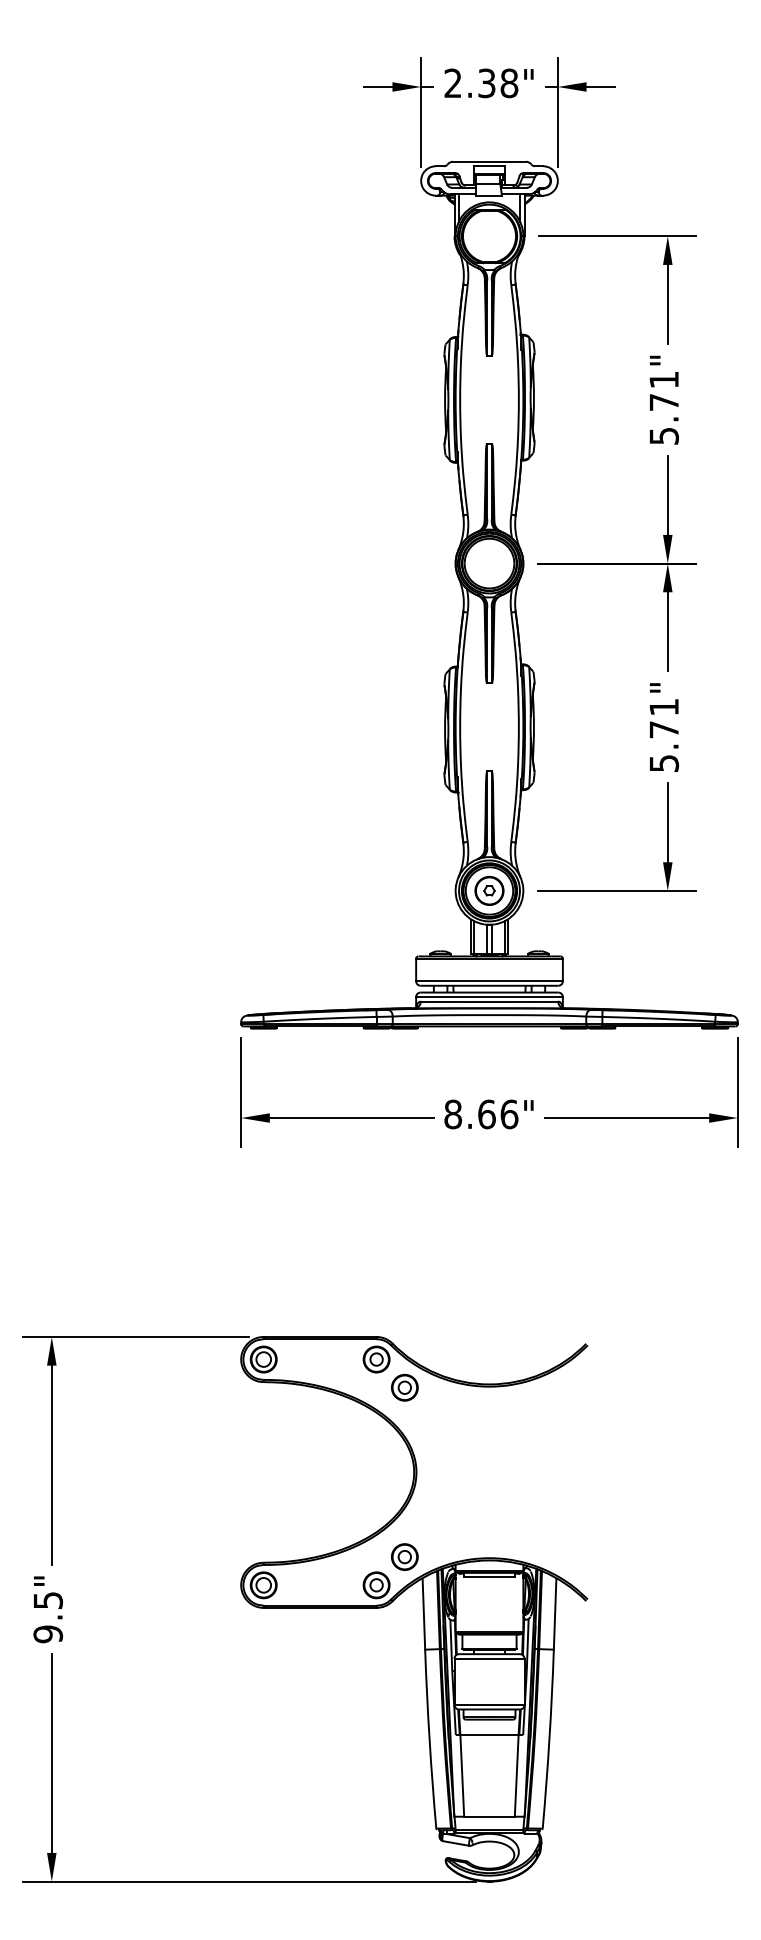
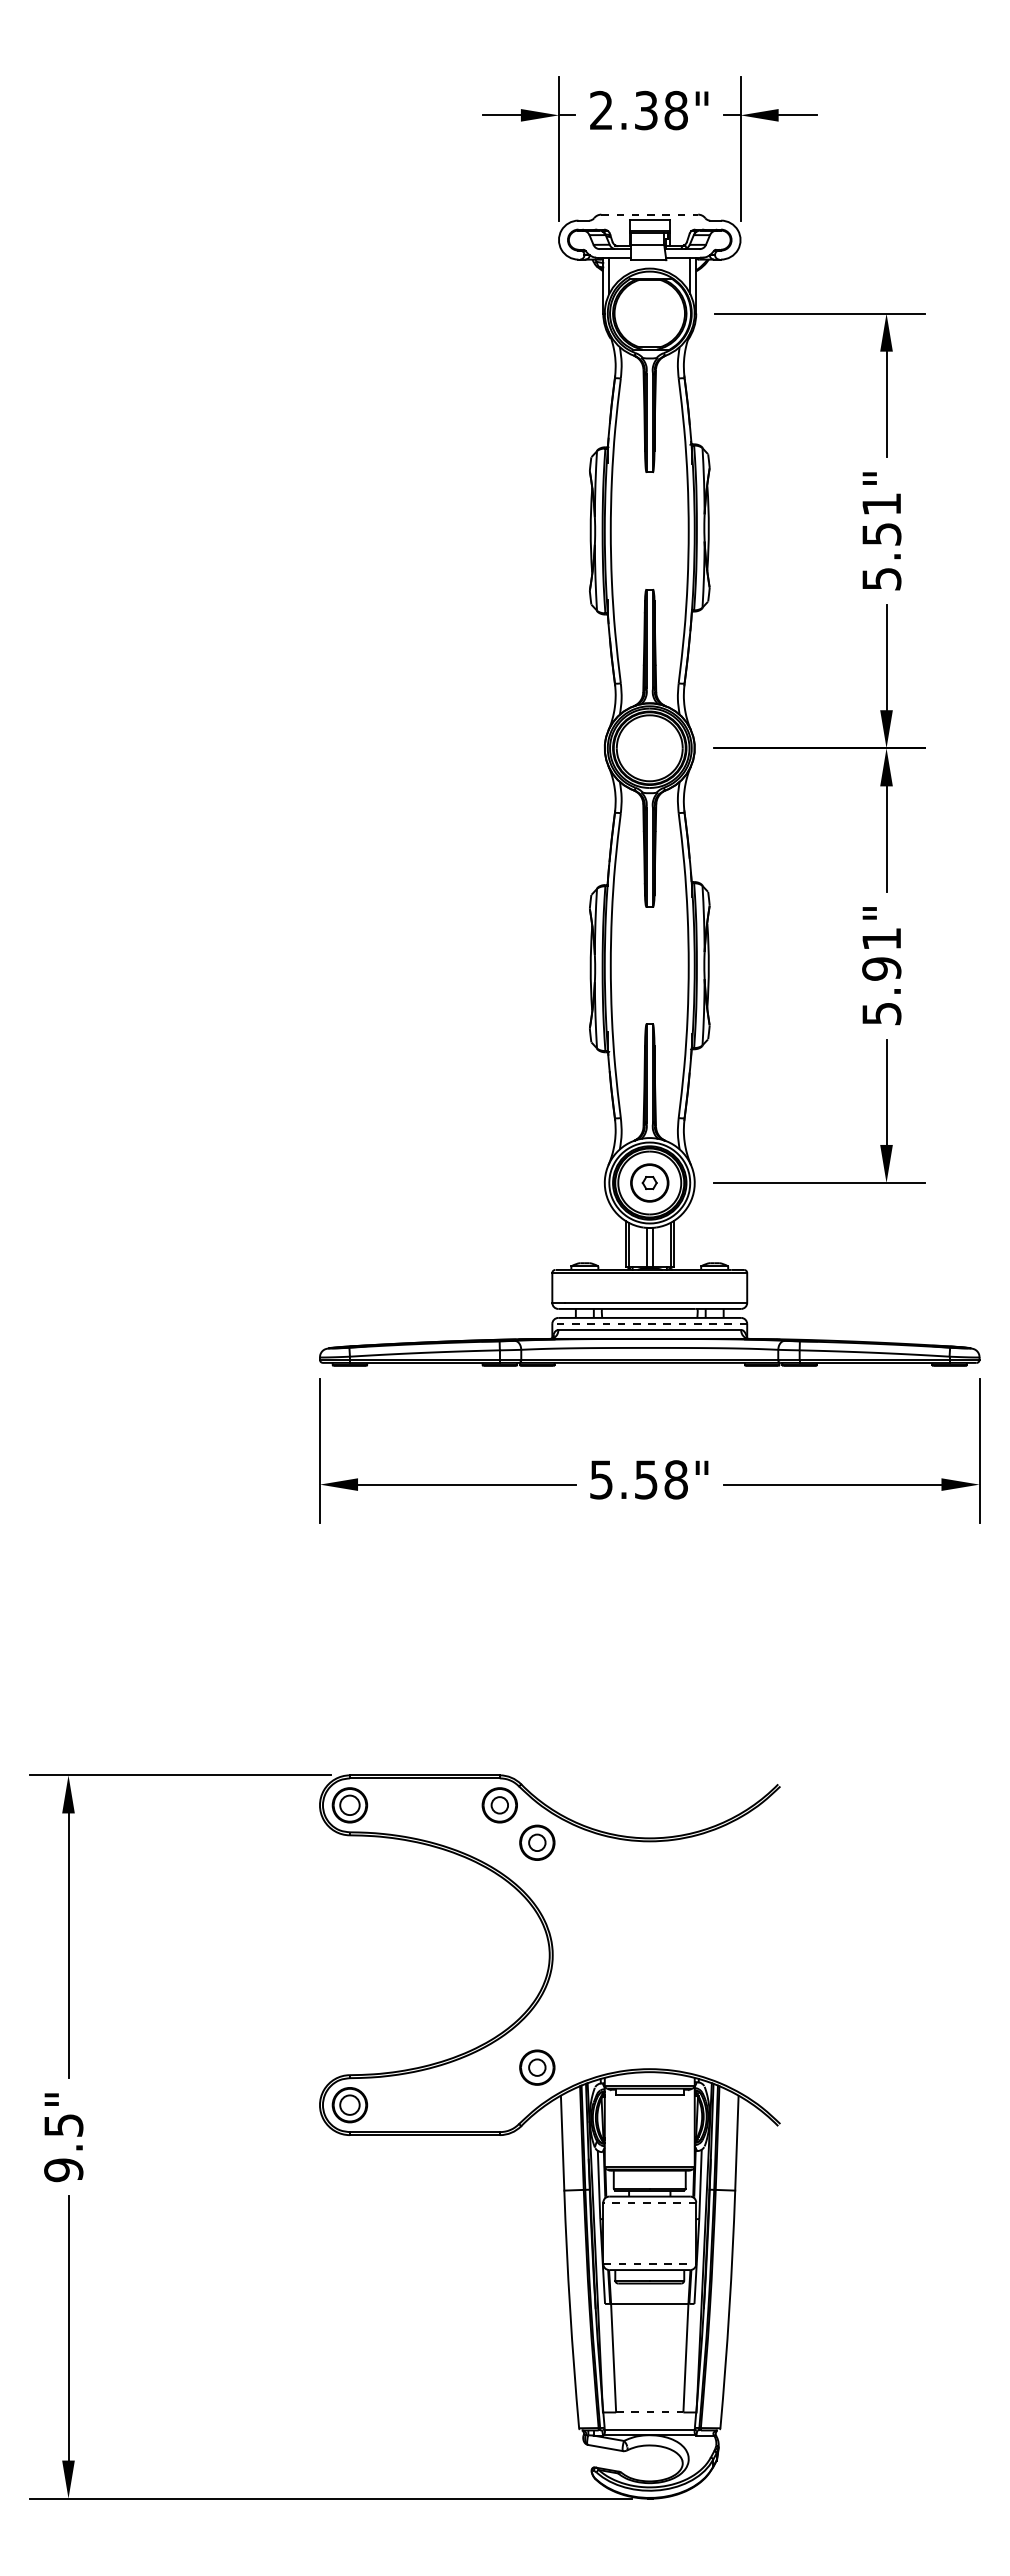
line: (490, 161) -> (650, 214), solid -> dashed
text: (664, 402) -> (881, 534), 5.71" -> 5.51"
text: (664, 729) -> (881, 968), 5.71" -> 5.91"
line: (489, 996) -> (649, 1323), solid -> dashed
text: (481, 1114) -> (638, 1479), 8.66" -> 5.58"
part: (376, 1585) -> (499, 2105), removed
line: (489, 1658) -> (649, 2202), solid -> dashed
line: (490, 1705) -> (650, 2264), solid -> dashed
line: (489, 1816) -> (649, 2412), solid -> dashed

